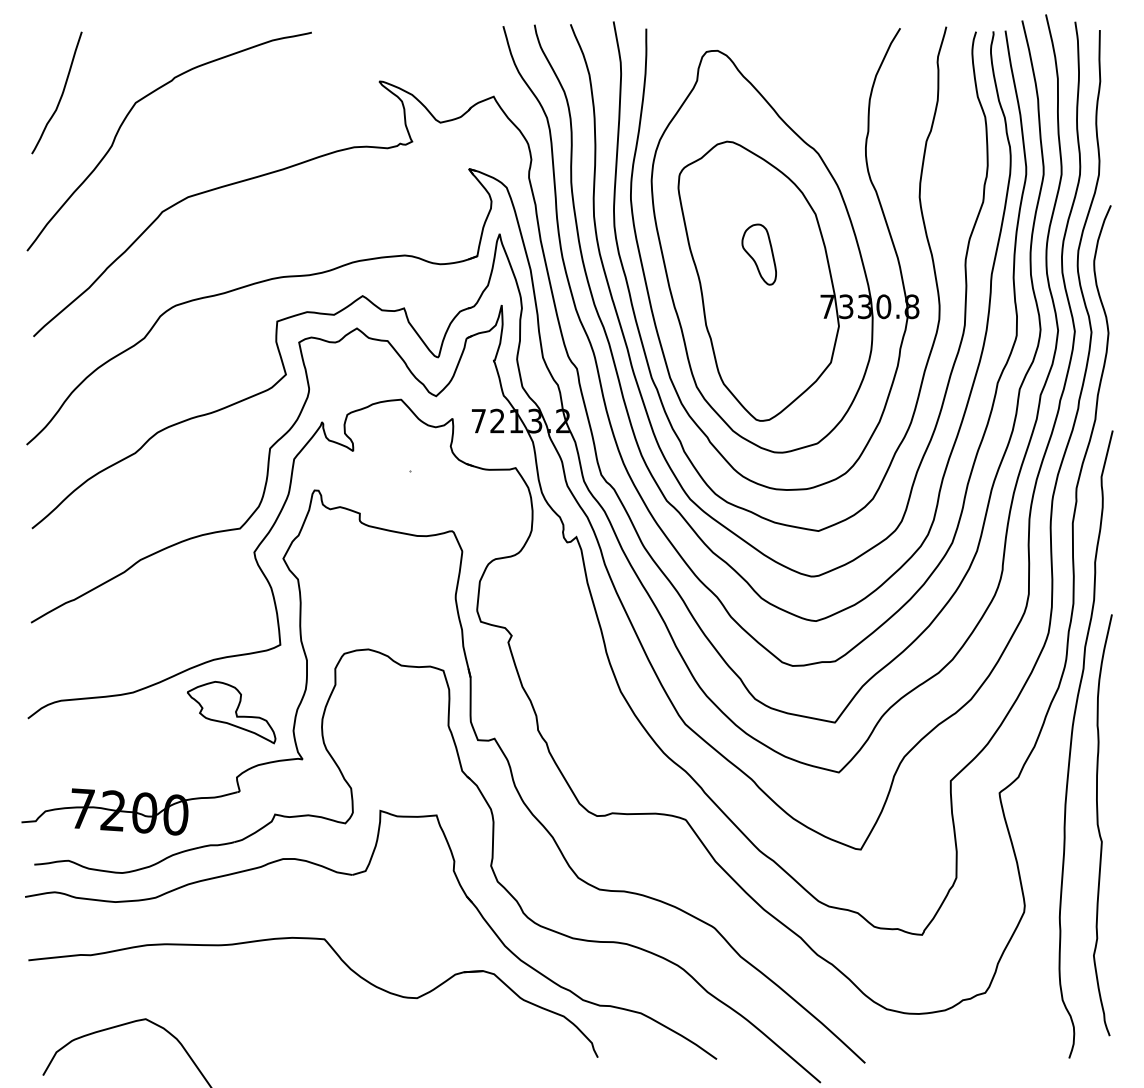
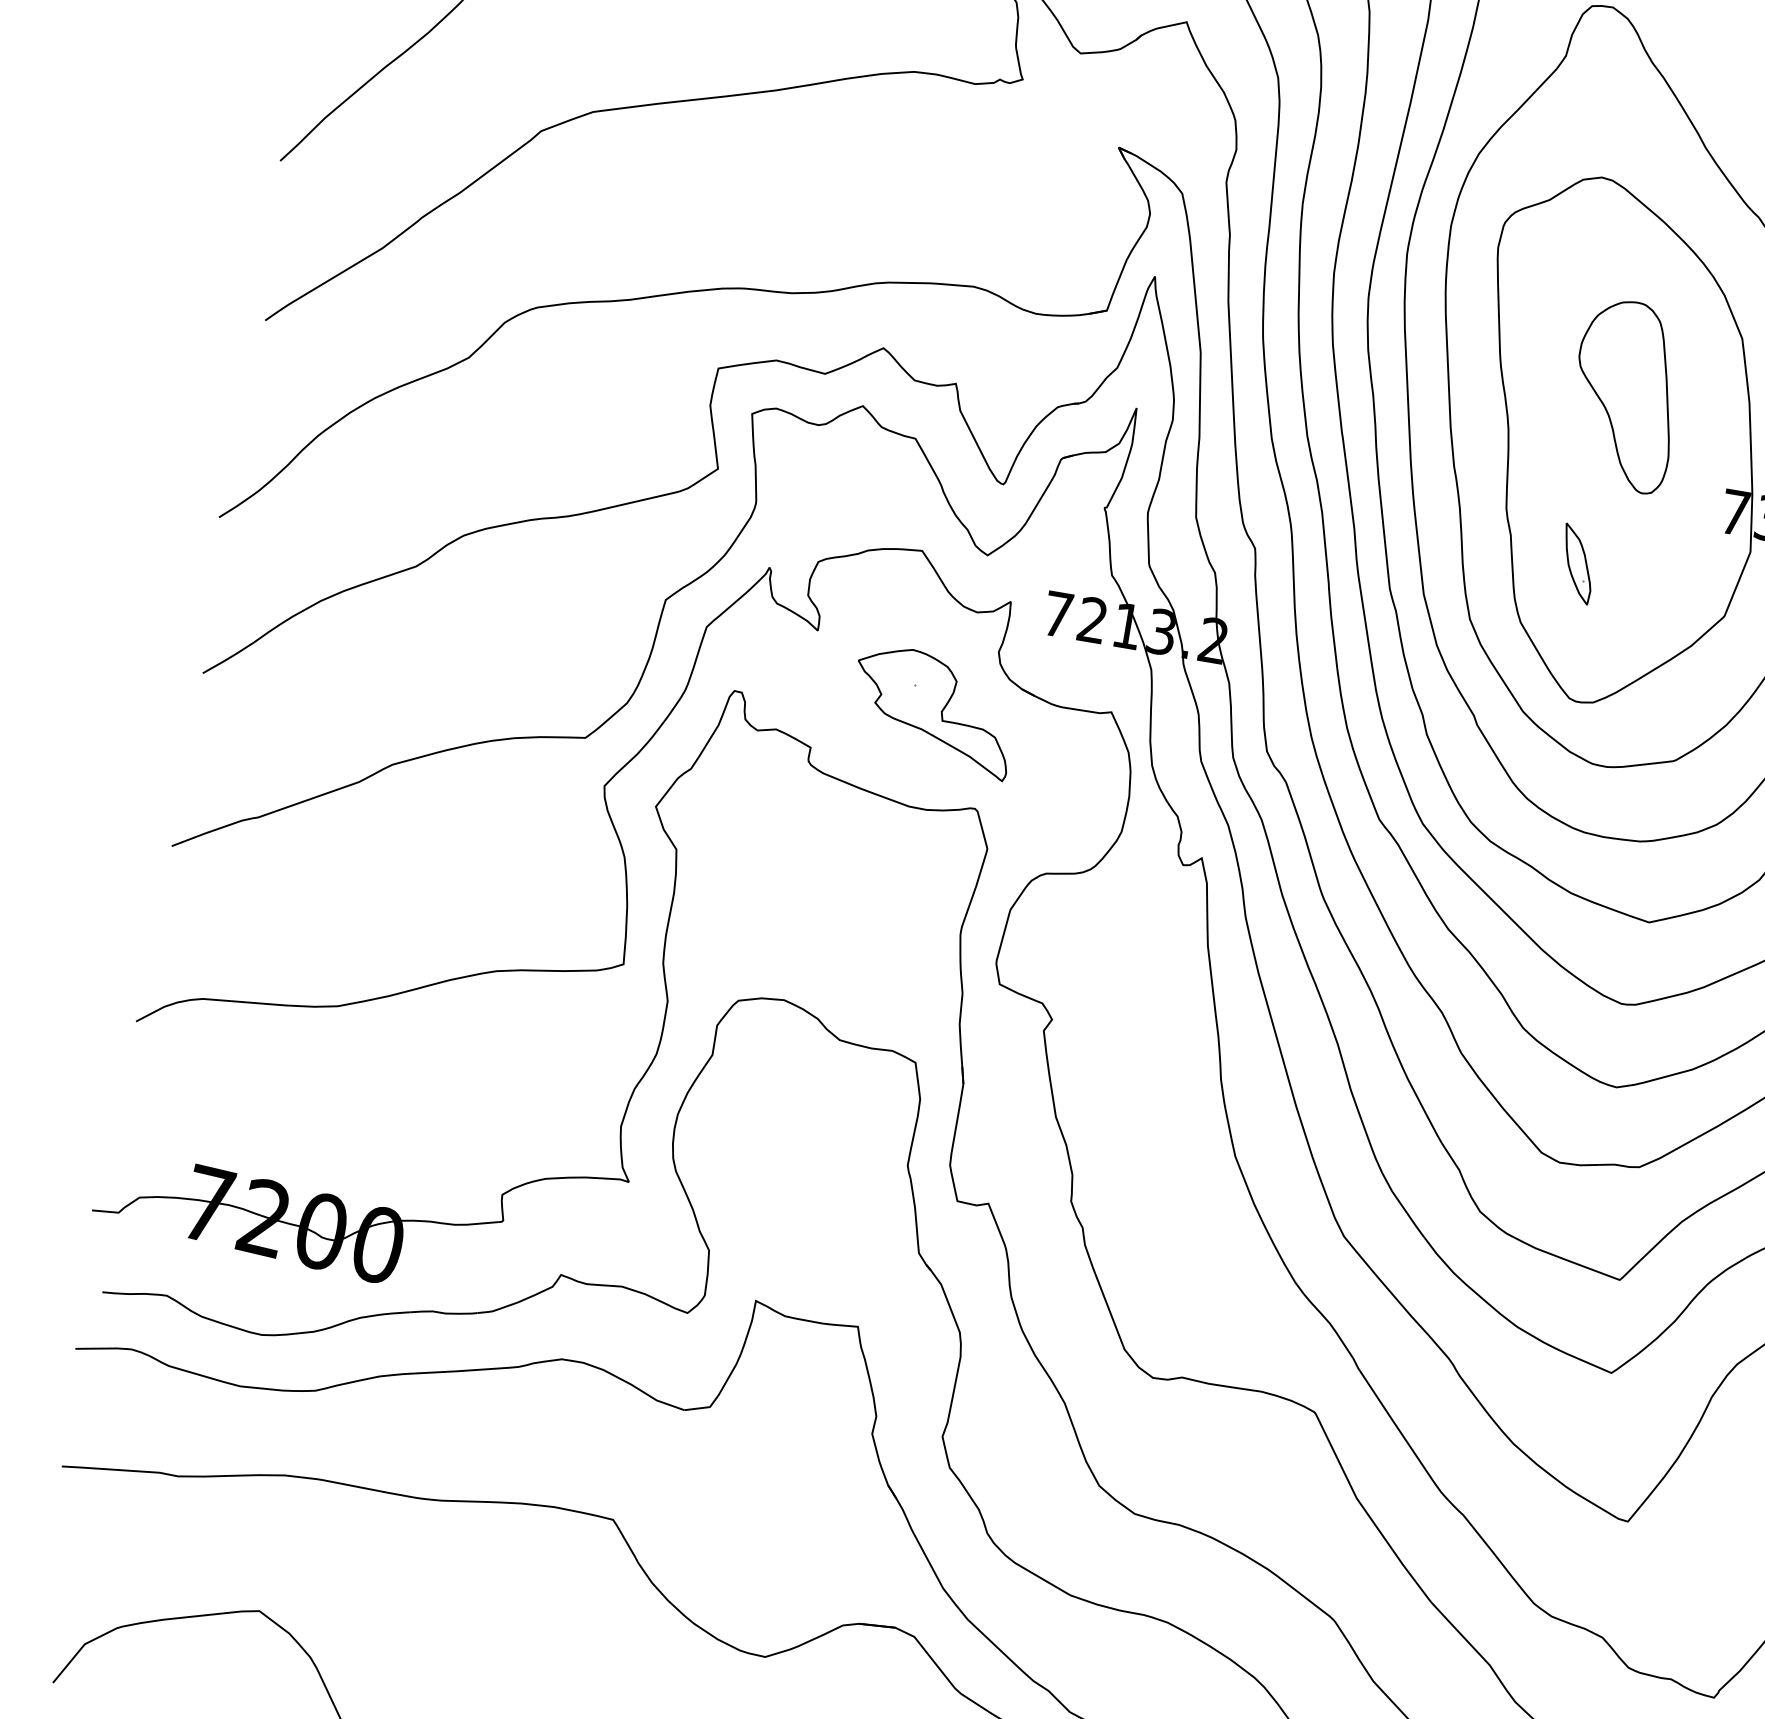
part: (759, 254) -> (1626, 395), size x1.67
part: (748, 348) -> (1577, 564), added
part: (231, 712) -> (933, 711), moved

